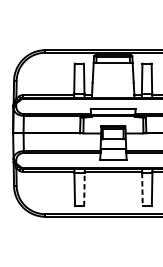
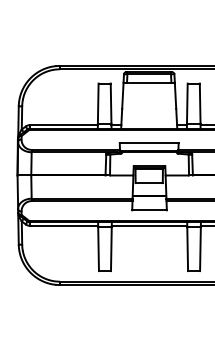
line: (84, 189) -> (111, 249), dashed -> solid
line: (142, 189) -> (187, 249), dashed -> solid

